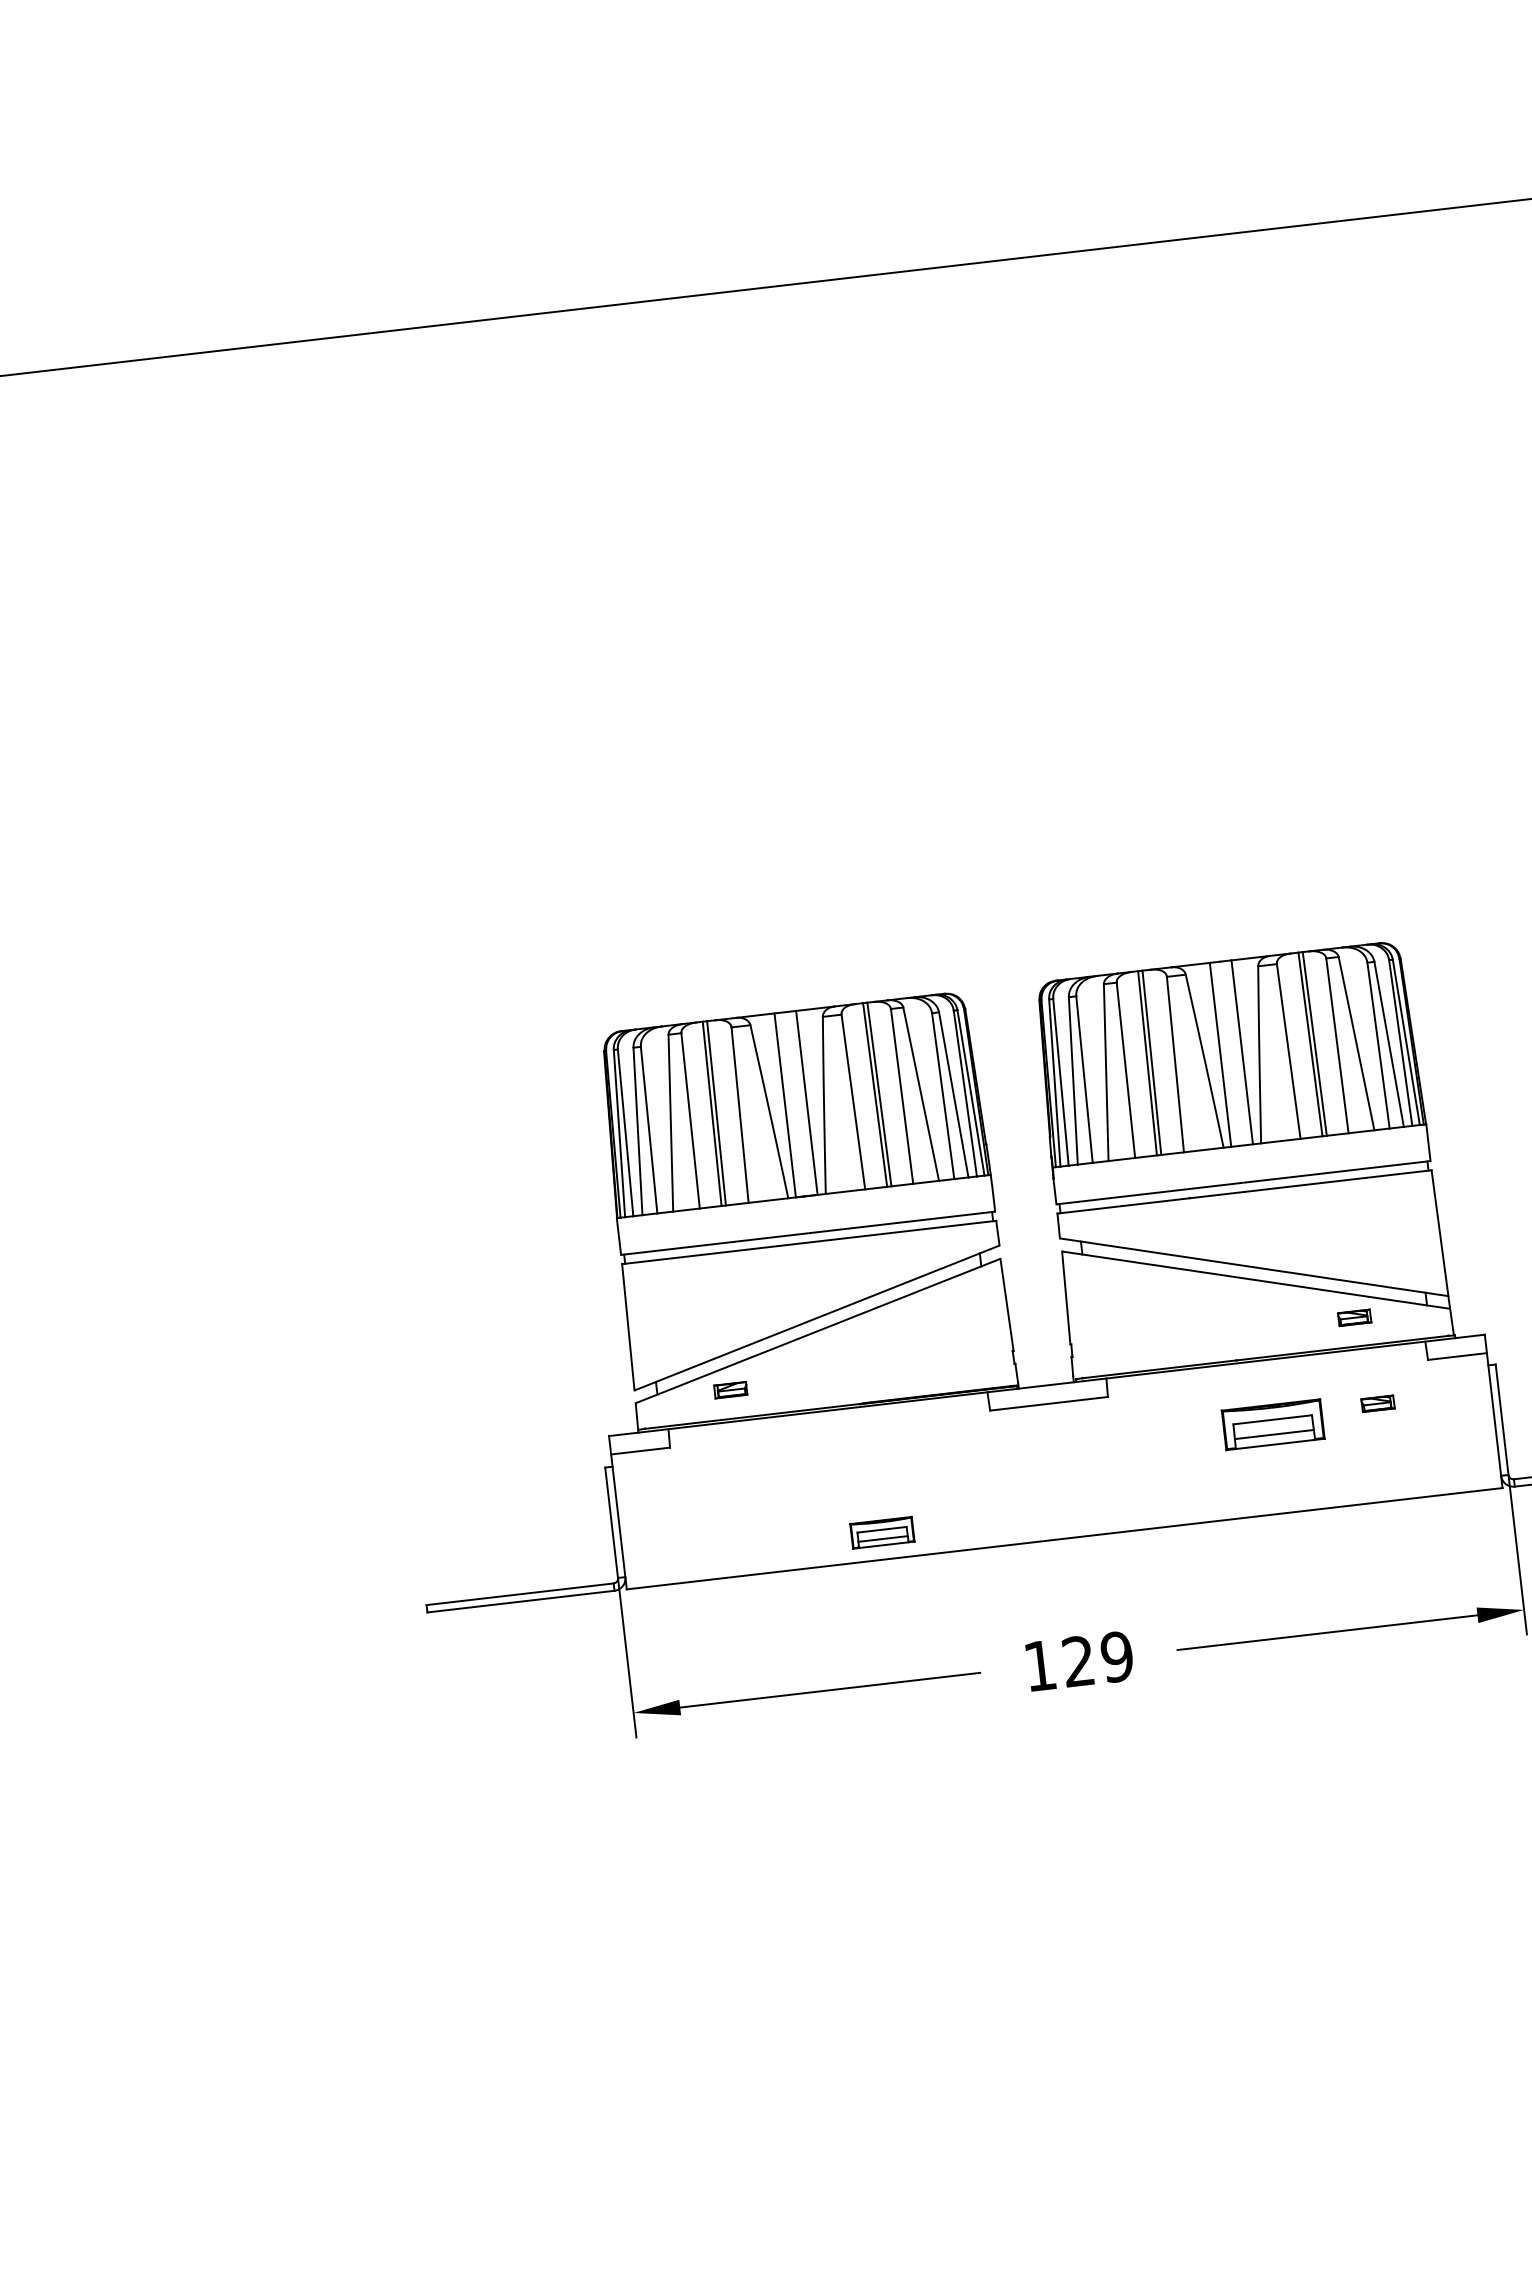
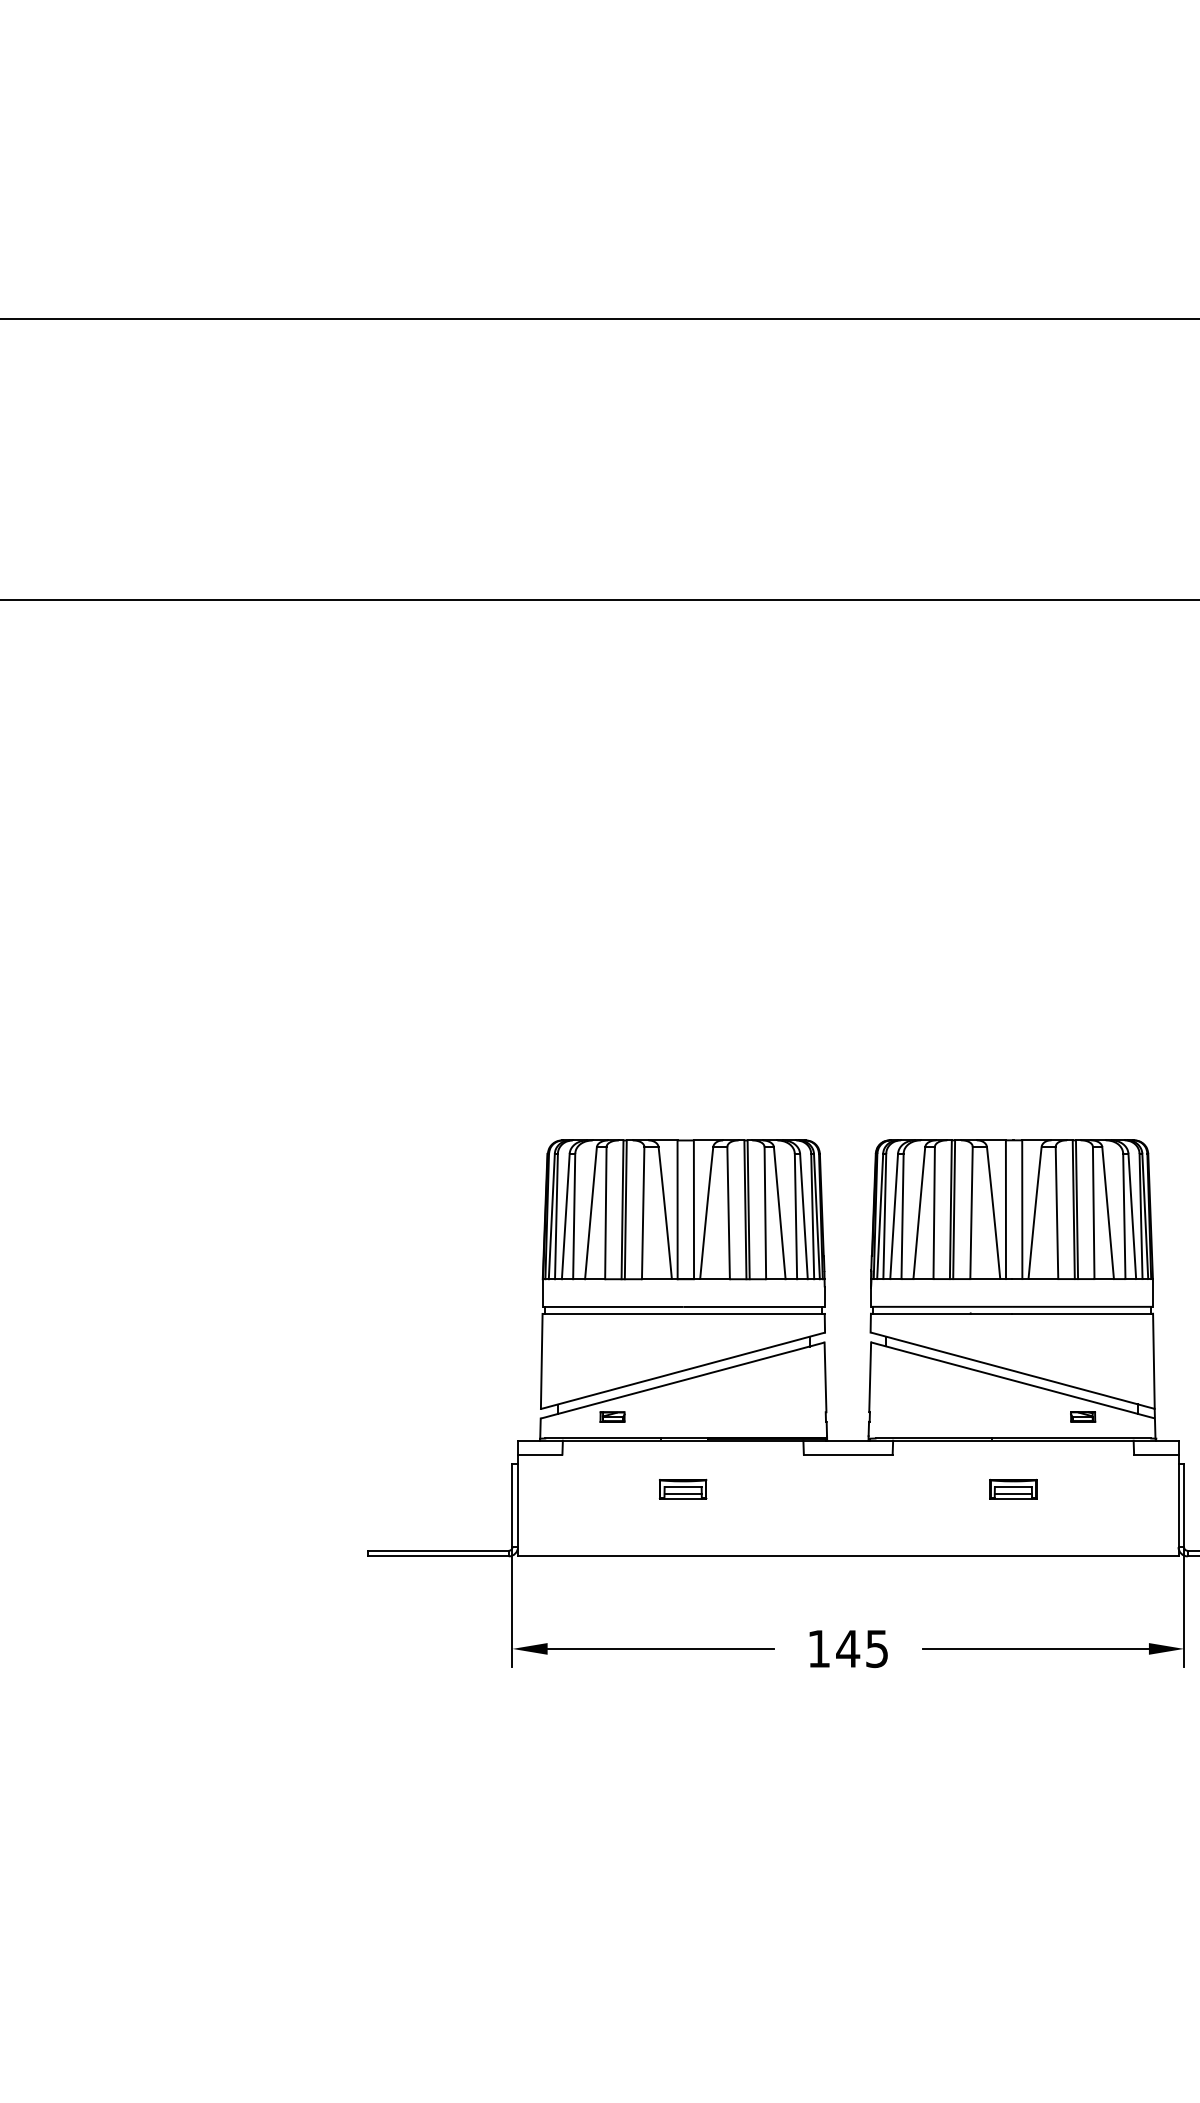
part: (1378, 1403) -> (1093, 1482), removed
part: (1273, 1423) -> (1013, 1488), size x0.62
part: (881, 1531) -> (682, 1488), moved
text: (1097, 1658) -> (862, 1648), 129 -> 145

